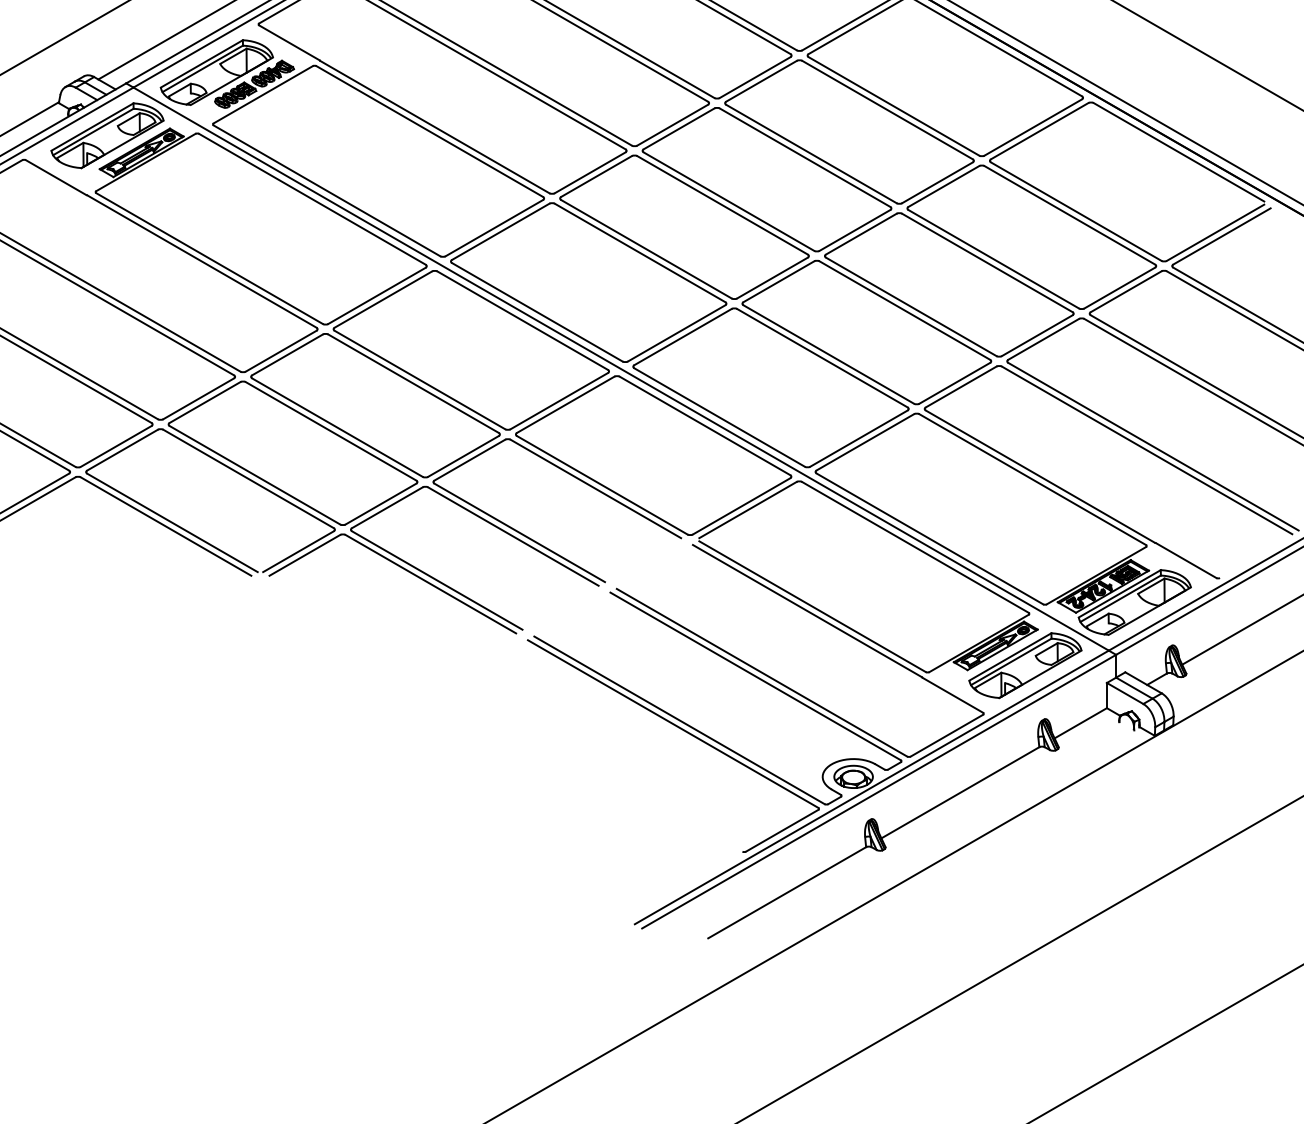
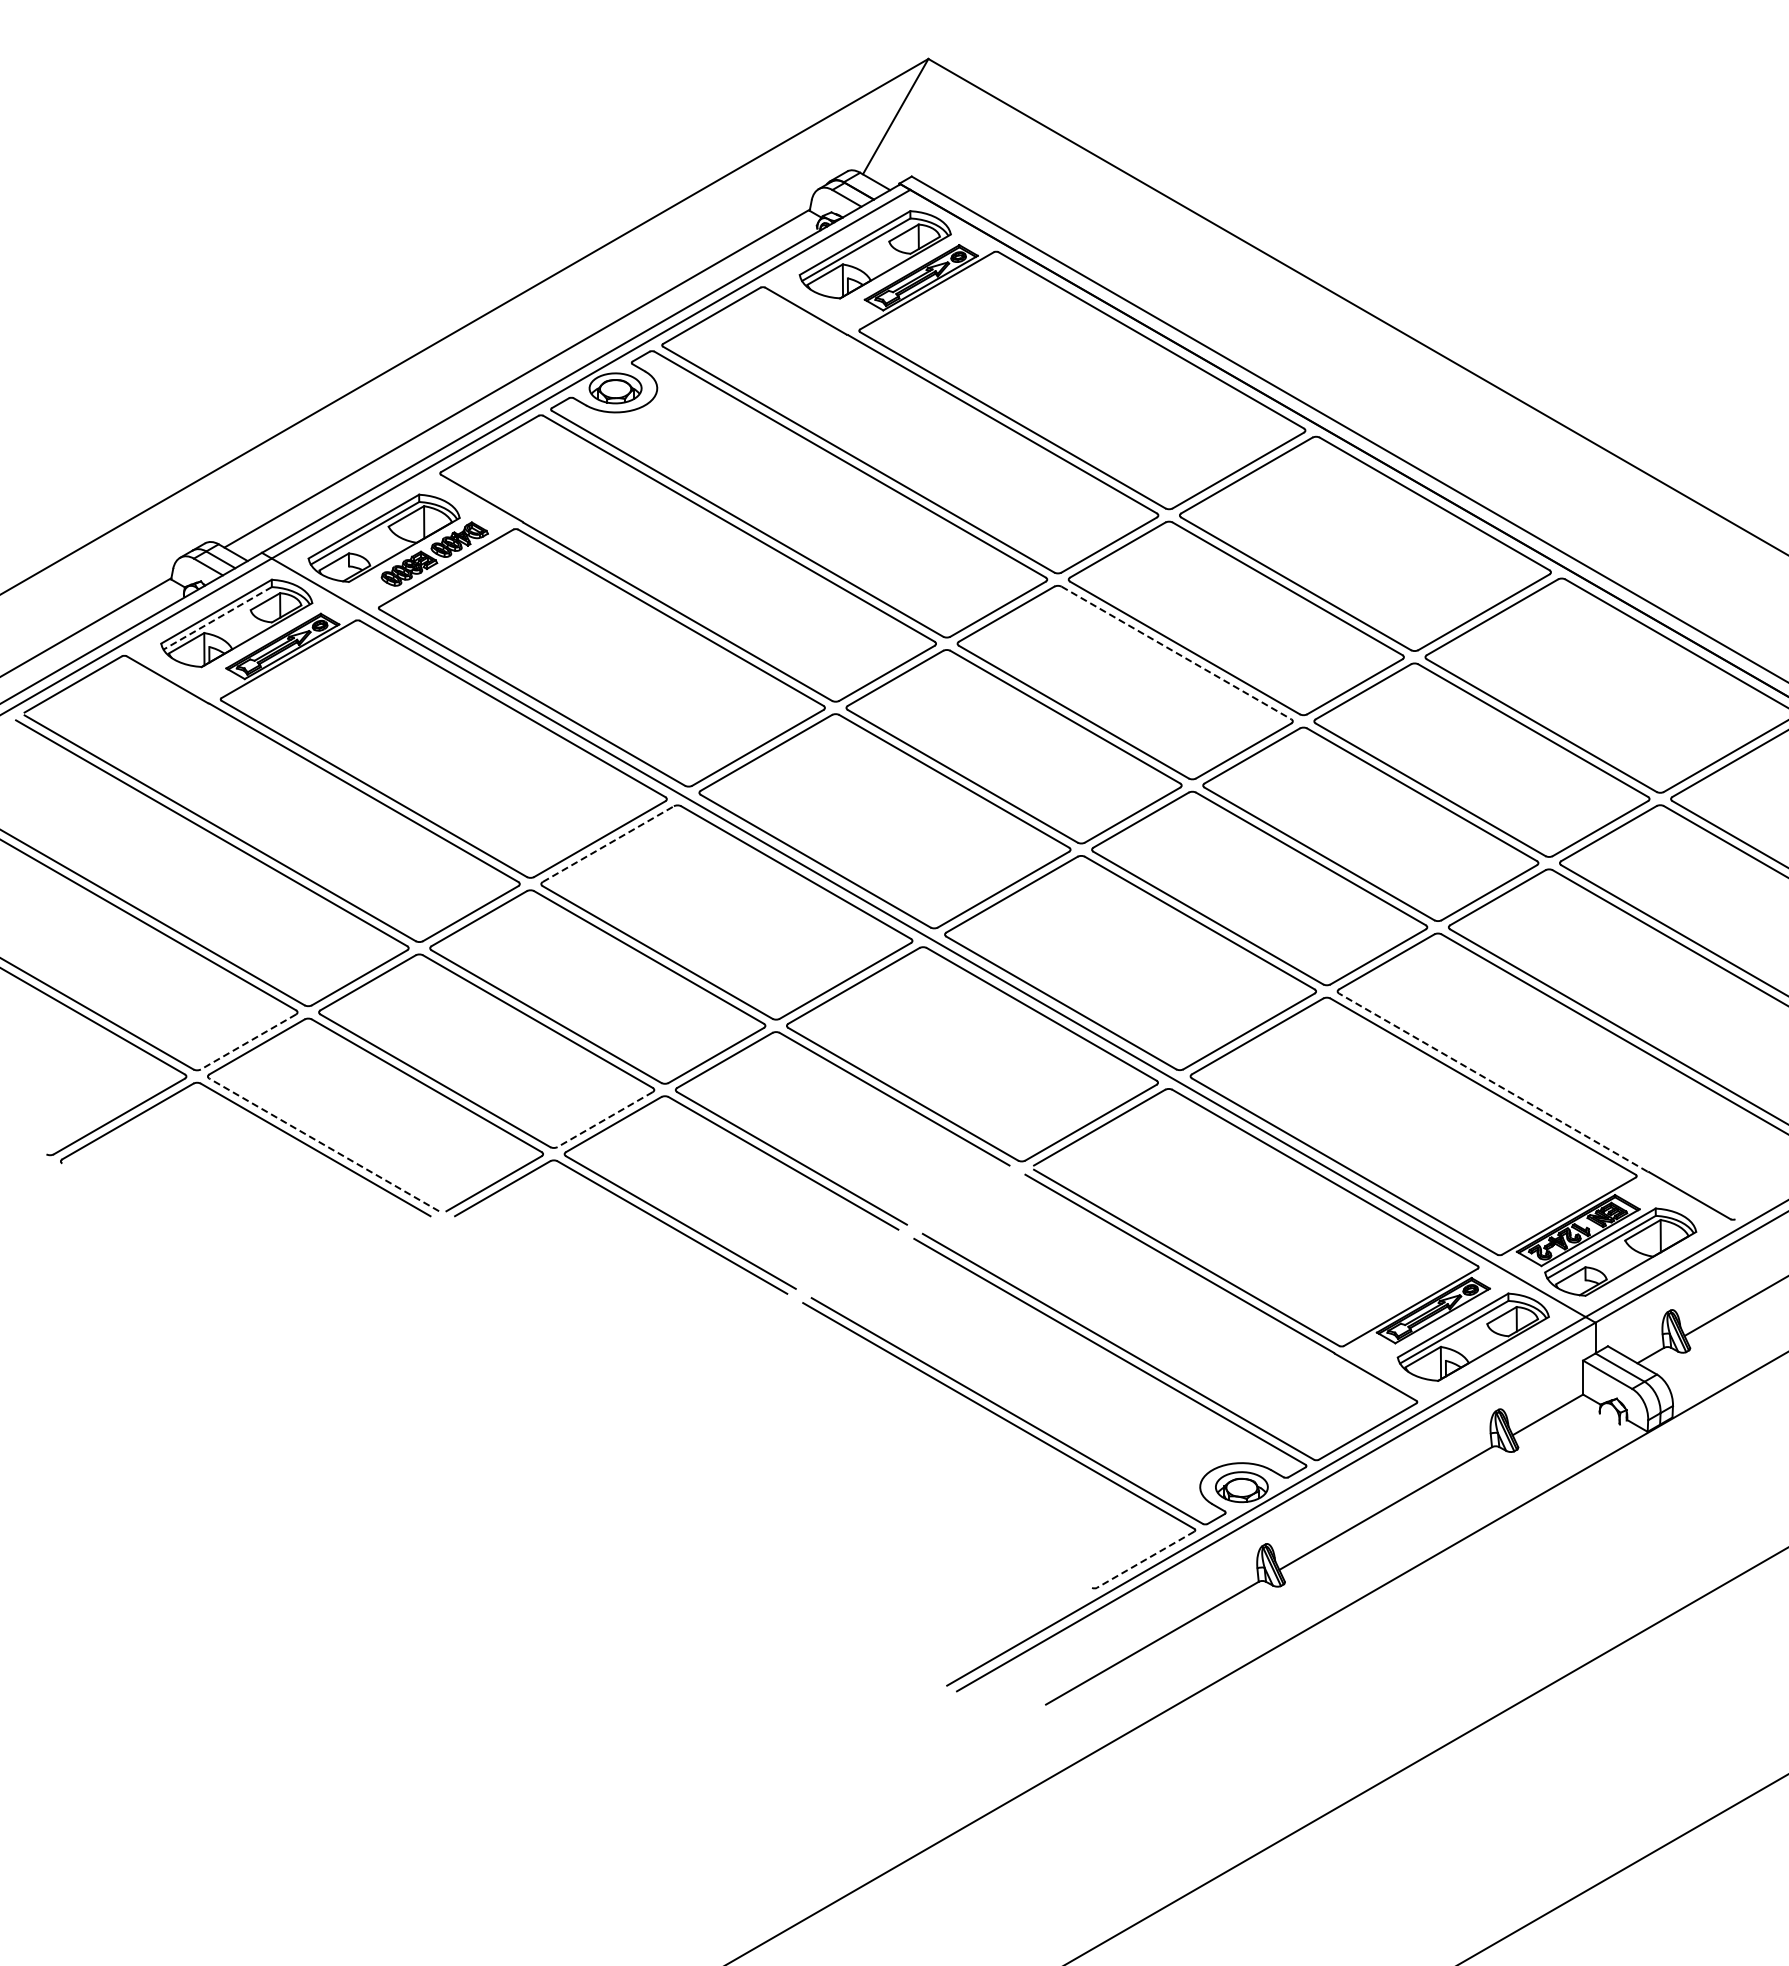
line: (93, 132) -> (217, 618), solid -> dashed
line: (805, 158) -> (1176, 653), solid -> dashed
line: (383, 299) -> (608, 844), solid -> dashed
line: (116, 446) -> (248, 1042), solid -> dashed
line: (1040, 476) -> (1493, 1082), solid -> dashed
line: (381, 503) -> (605, 1119), solid -> dashed
line: (172, 522) -> (324, 1144), solid -> dashed
line: (782, 831) -> (1145, 1560), solid -> dashed

